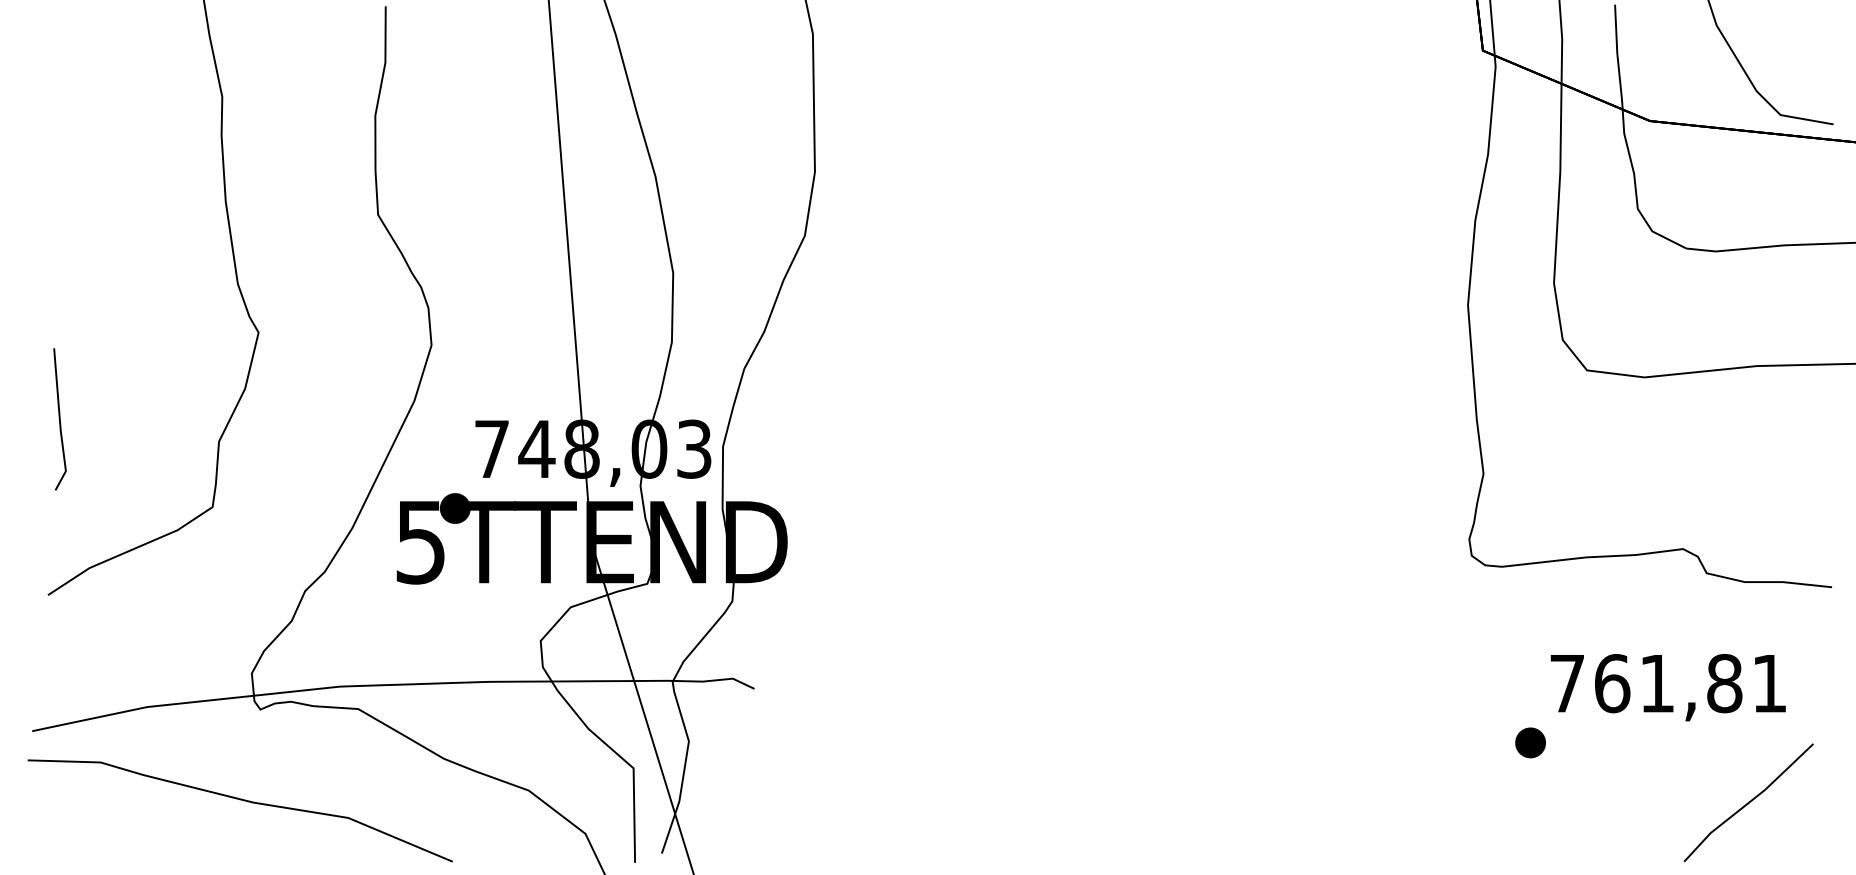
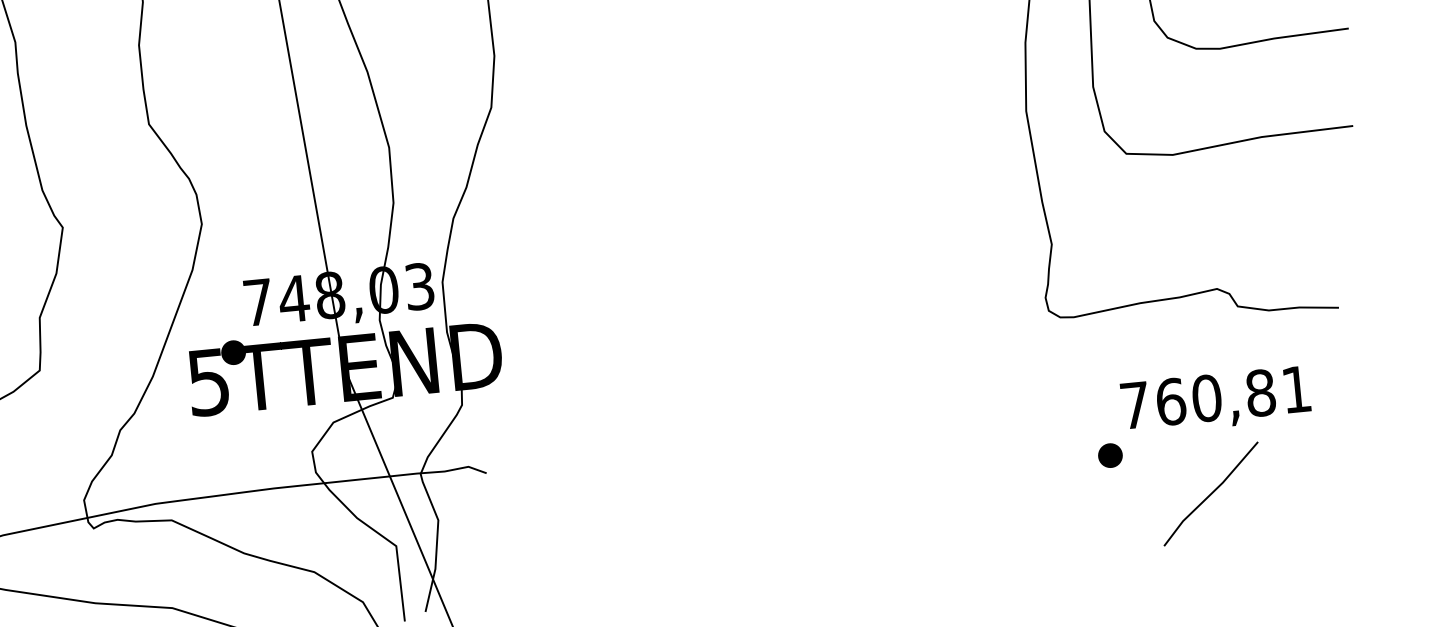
text: (1657, 683) -> (1207, 398), 761,81 -> 760,81
curve: (1748, 802) -> (1210, 493), moved

